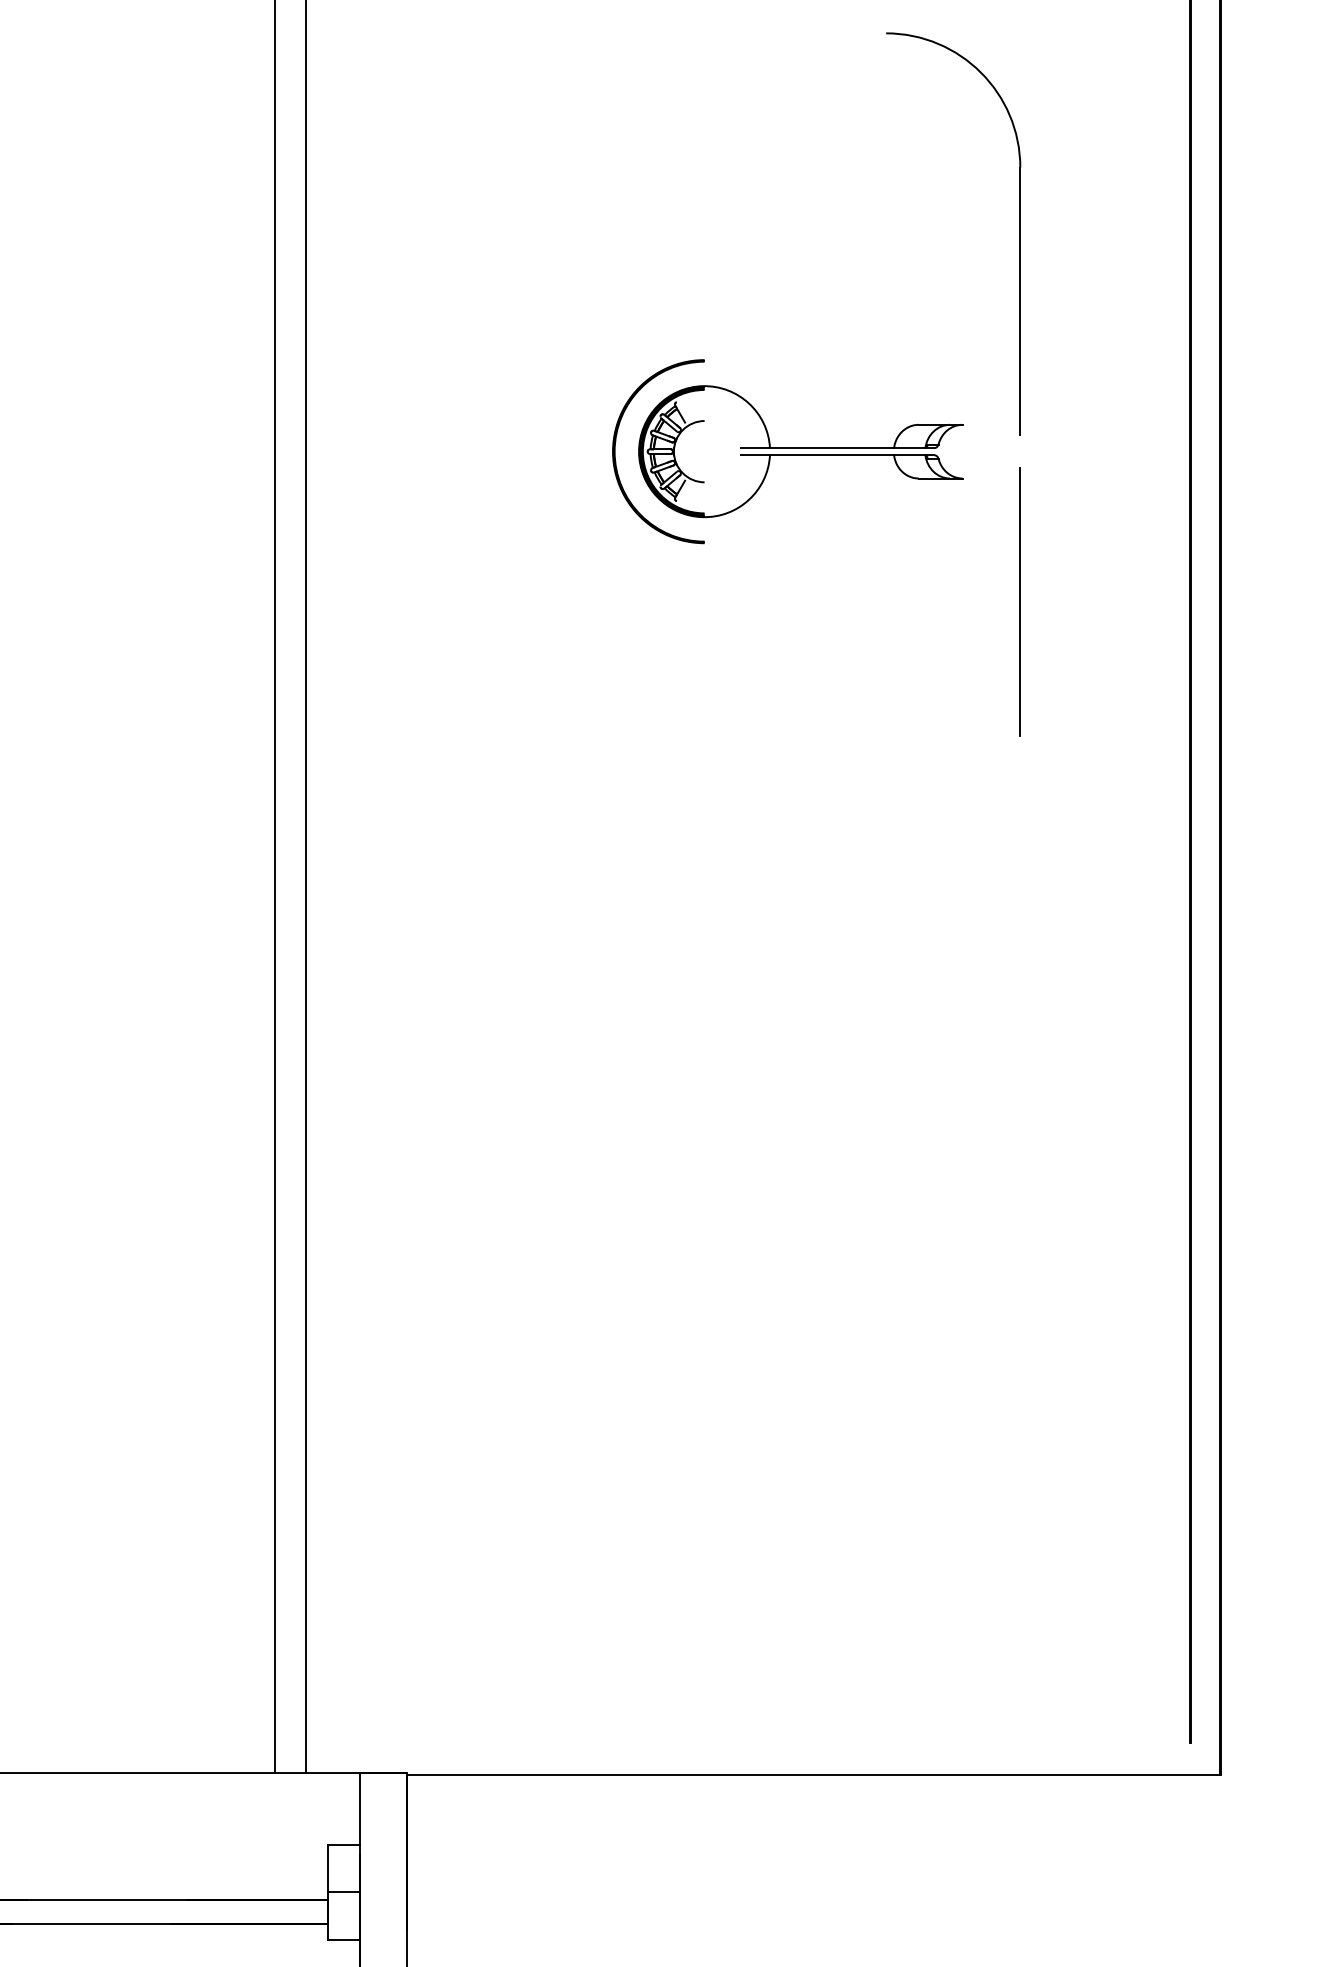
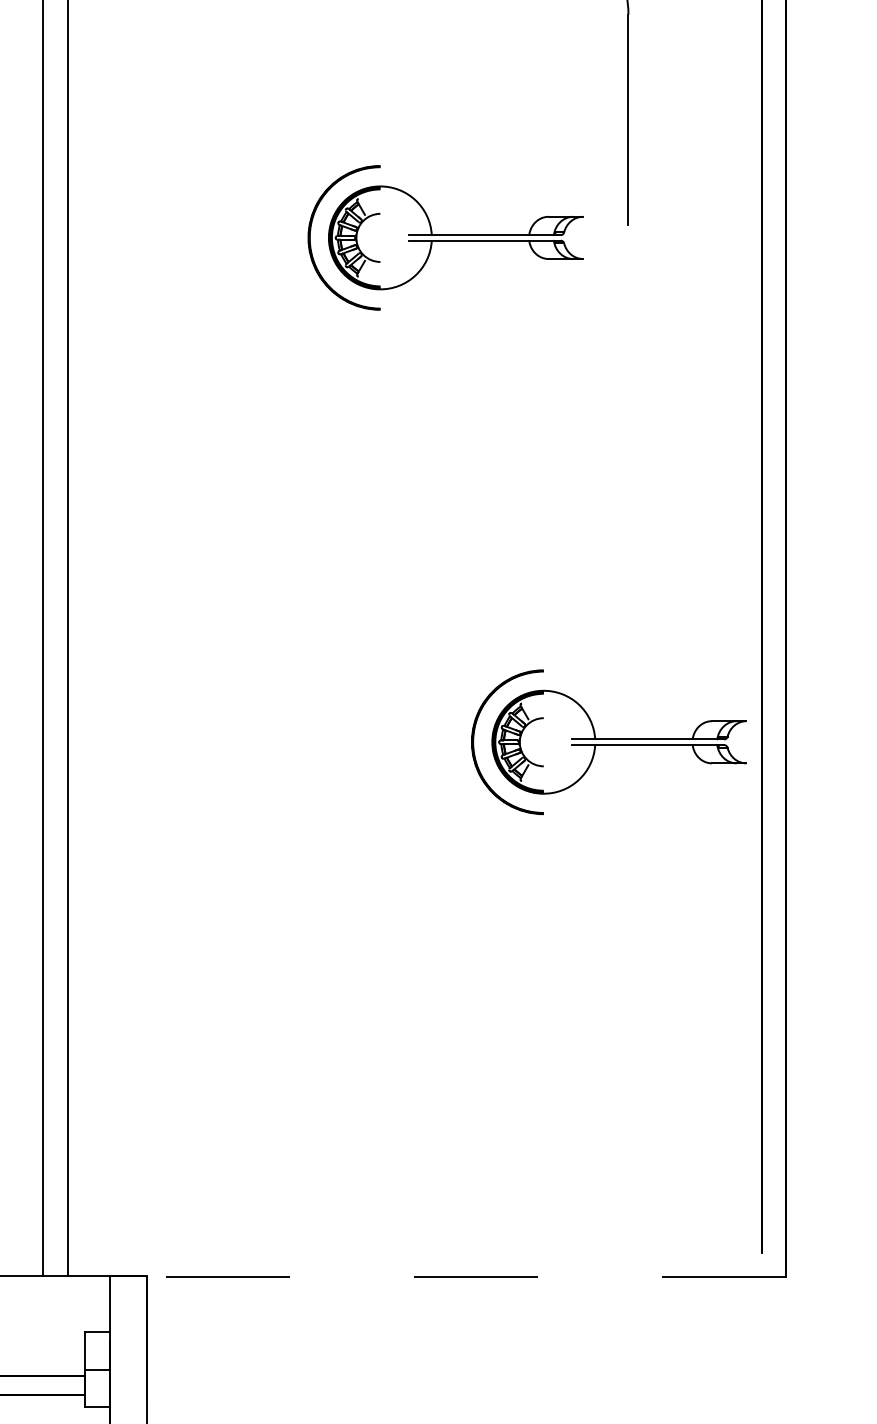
line: (1019, 601) -> (627, 355), removed
part: (995, 1093) -> (608, 742), added
line: (813, 1774) -> (465, 1277), solid -> dashed

